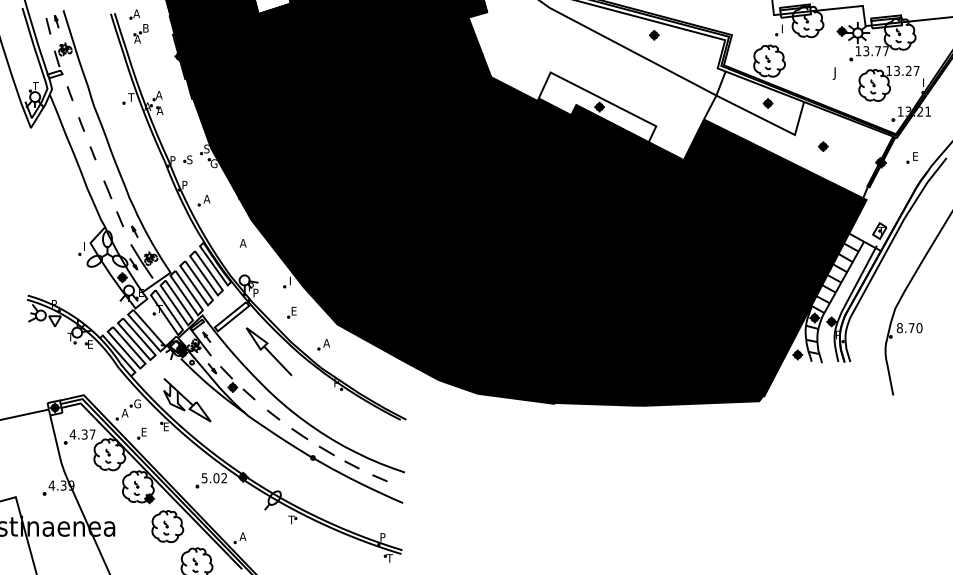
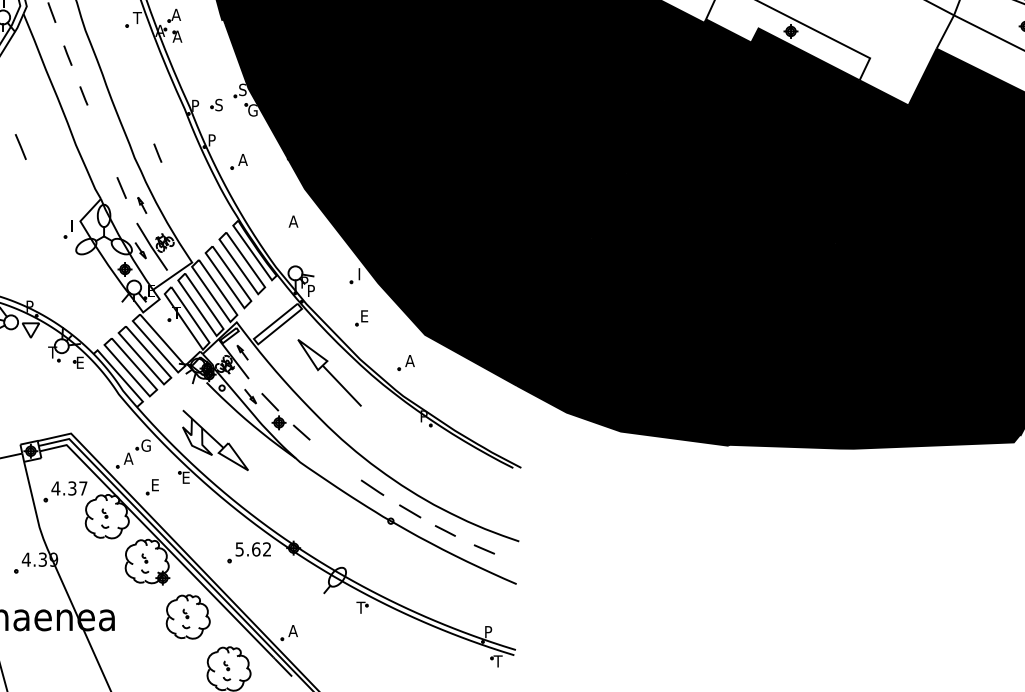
line: (107, 189) -> (20, 146), moved
line: (145, 194) -> (157, 153), added
line: (273, 414) -> (335, 460), removed
text: (216, 477) -> (256, 548), 5.02 -> 5.62

